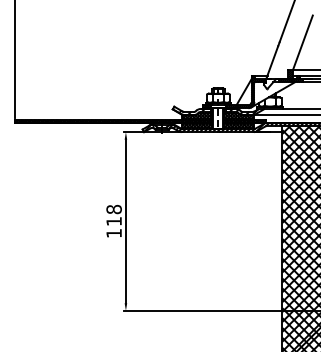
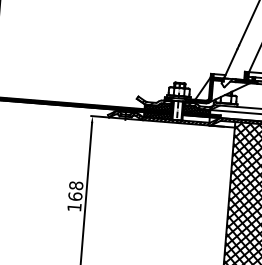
hatch: (239, 126) -> (196, 119), removed
text: (113, 221) -> (74, 196), 118 -> 168

